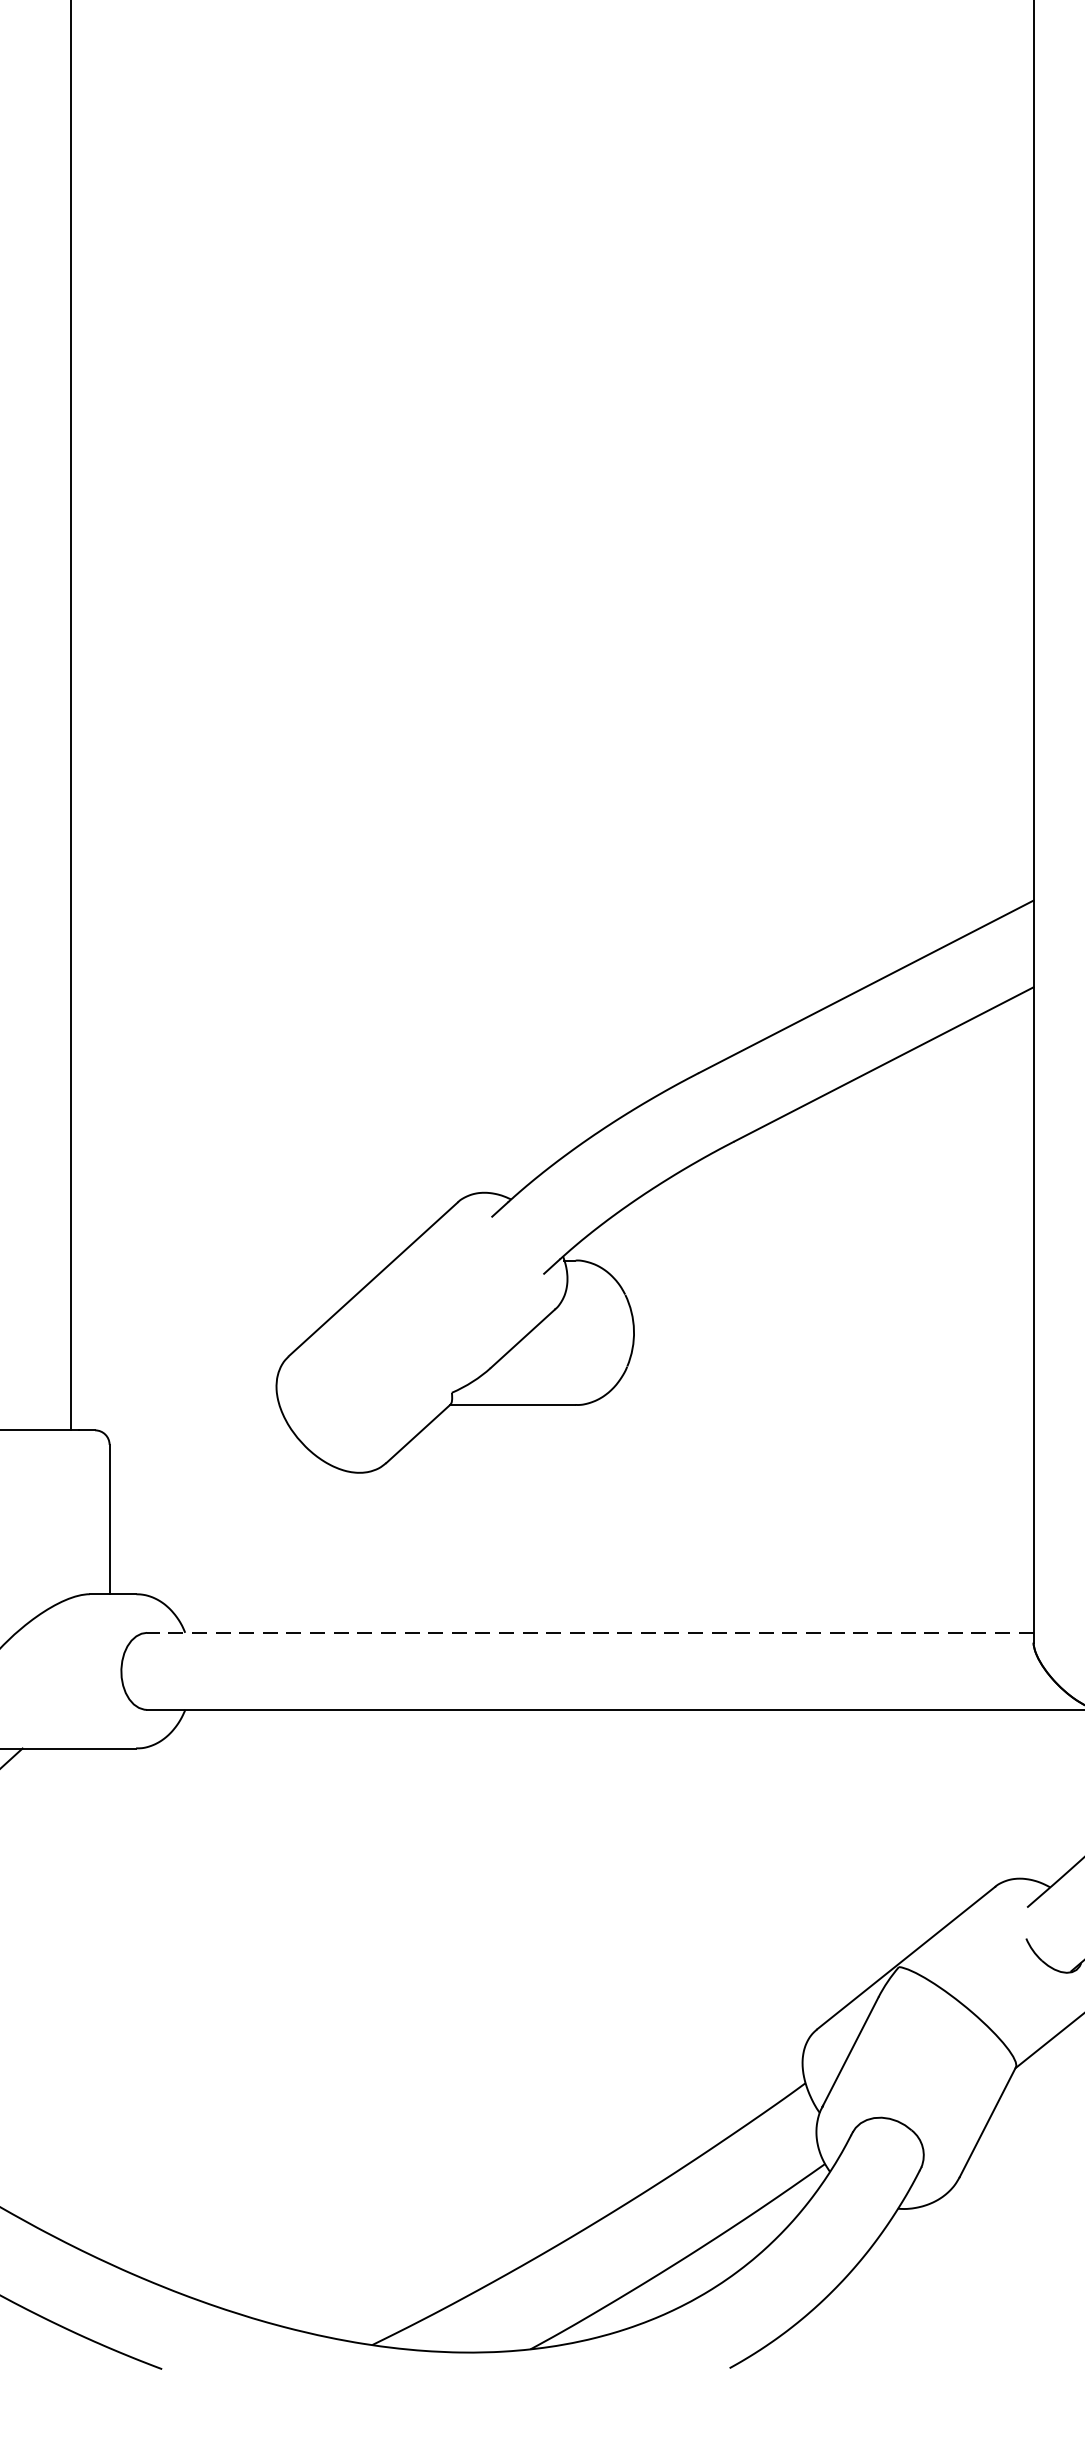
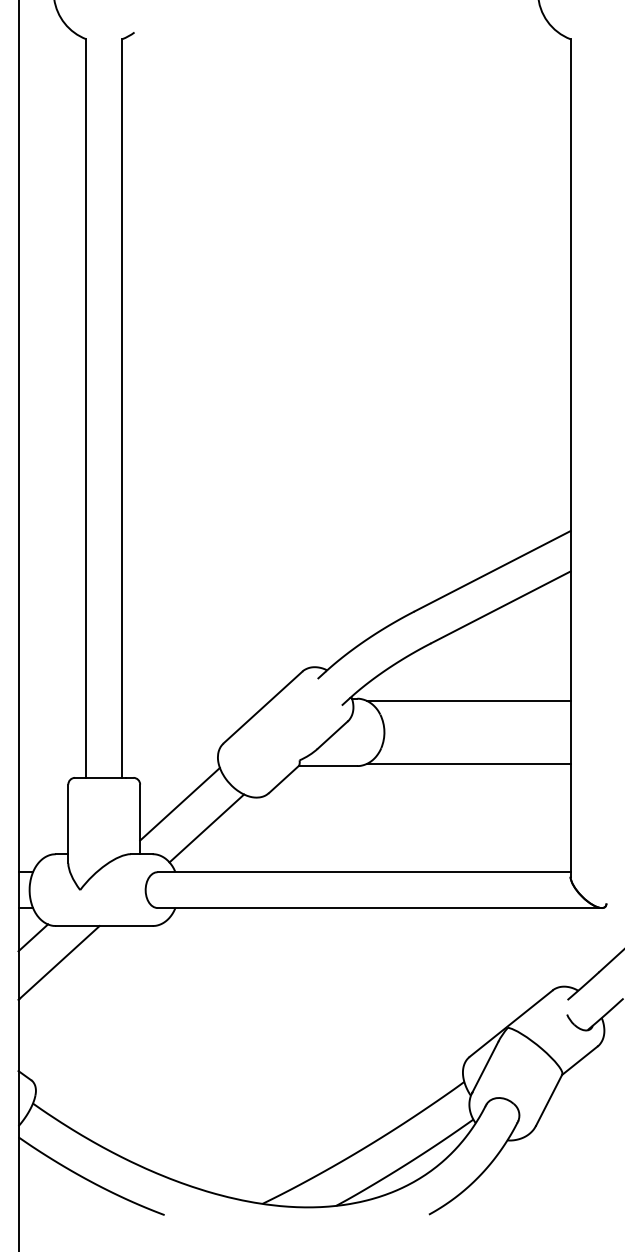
line: (814, 1264) -> (468, 700), added
line: (814, 1399) -> (468, 763), added
line: (194, 1485) -> (179, 803), added
line: (251, 1539) -> (206, 828), added
line: (589, 1633) -> (363, 872), dashed -> solid

